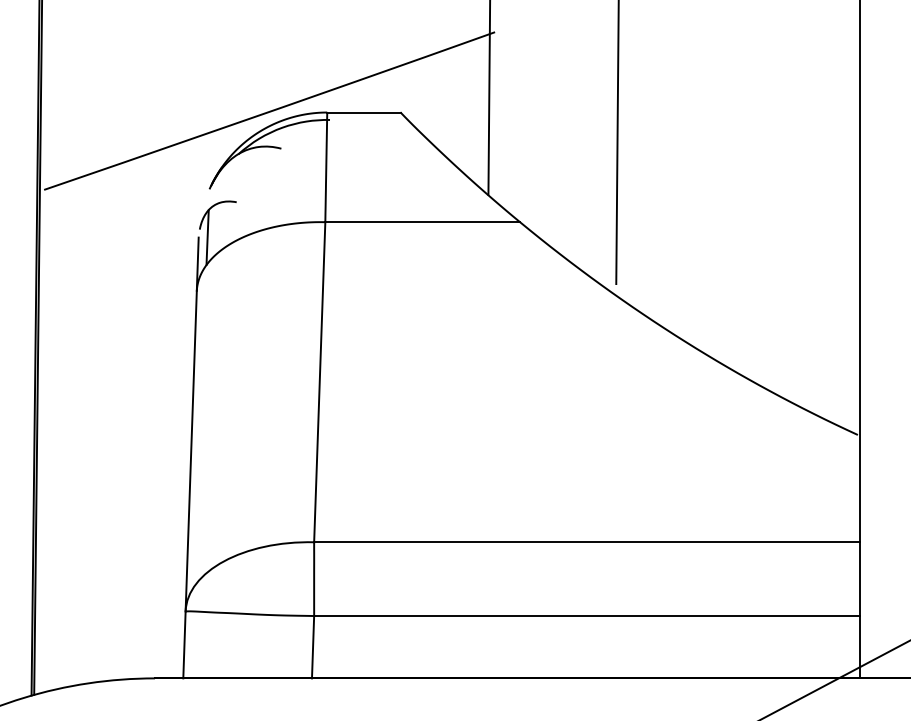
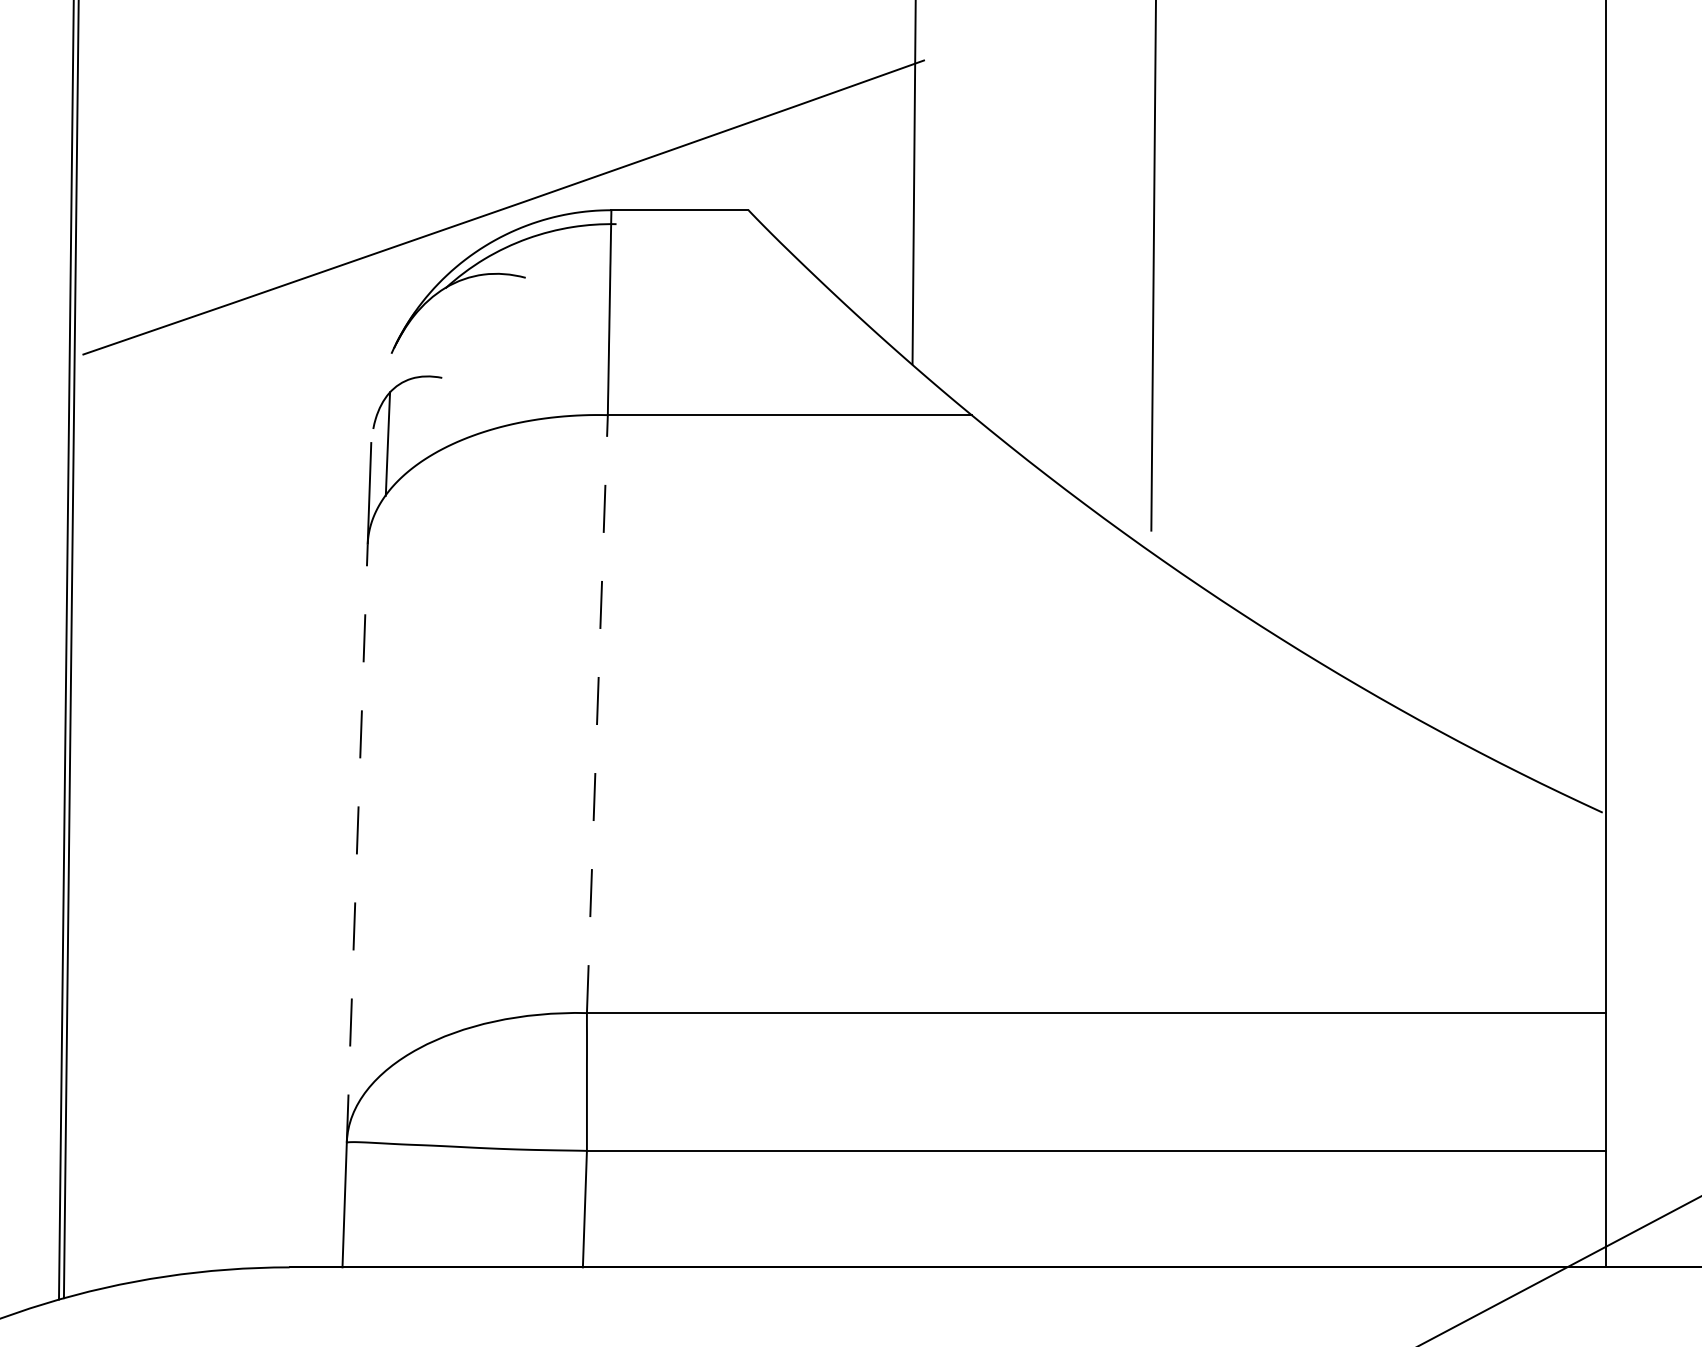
line: (319, 381) -> (596, 712), solid -> dashed
line: (191, 451) -> (357, 843), solid -> dashed

